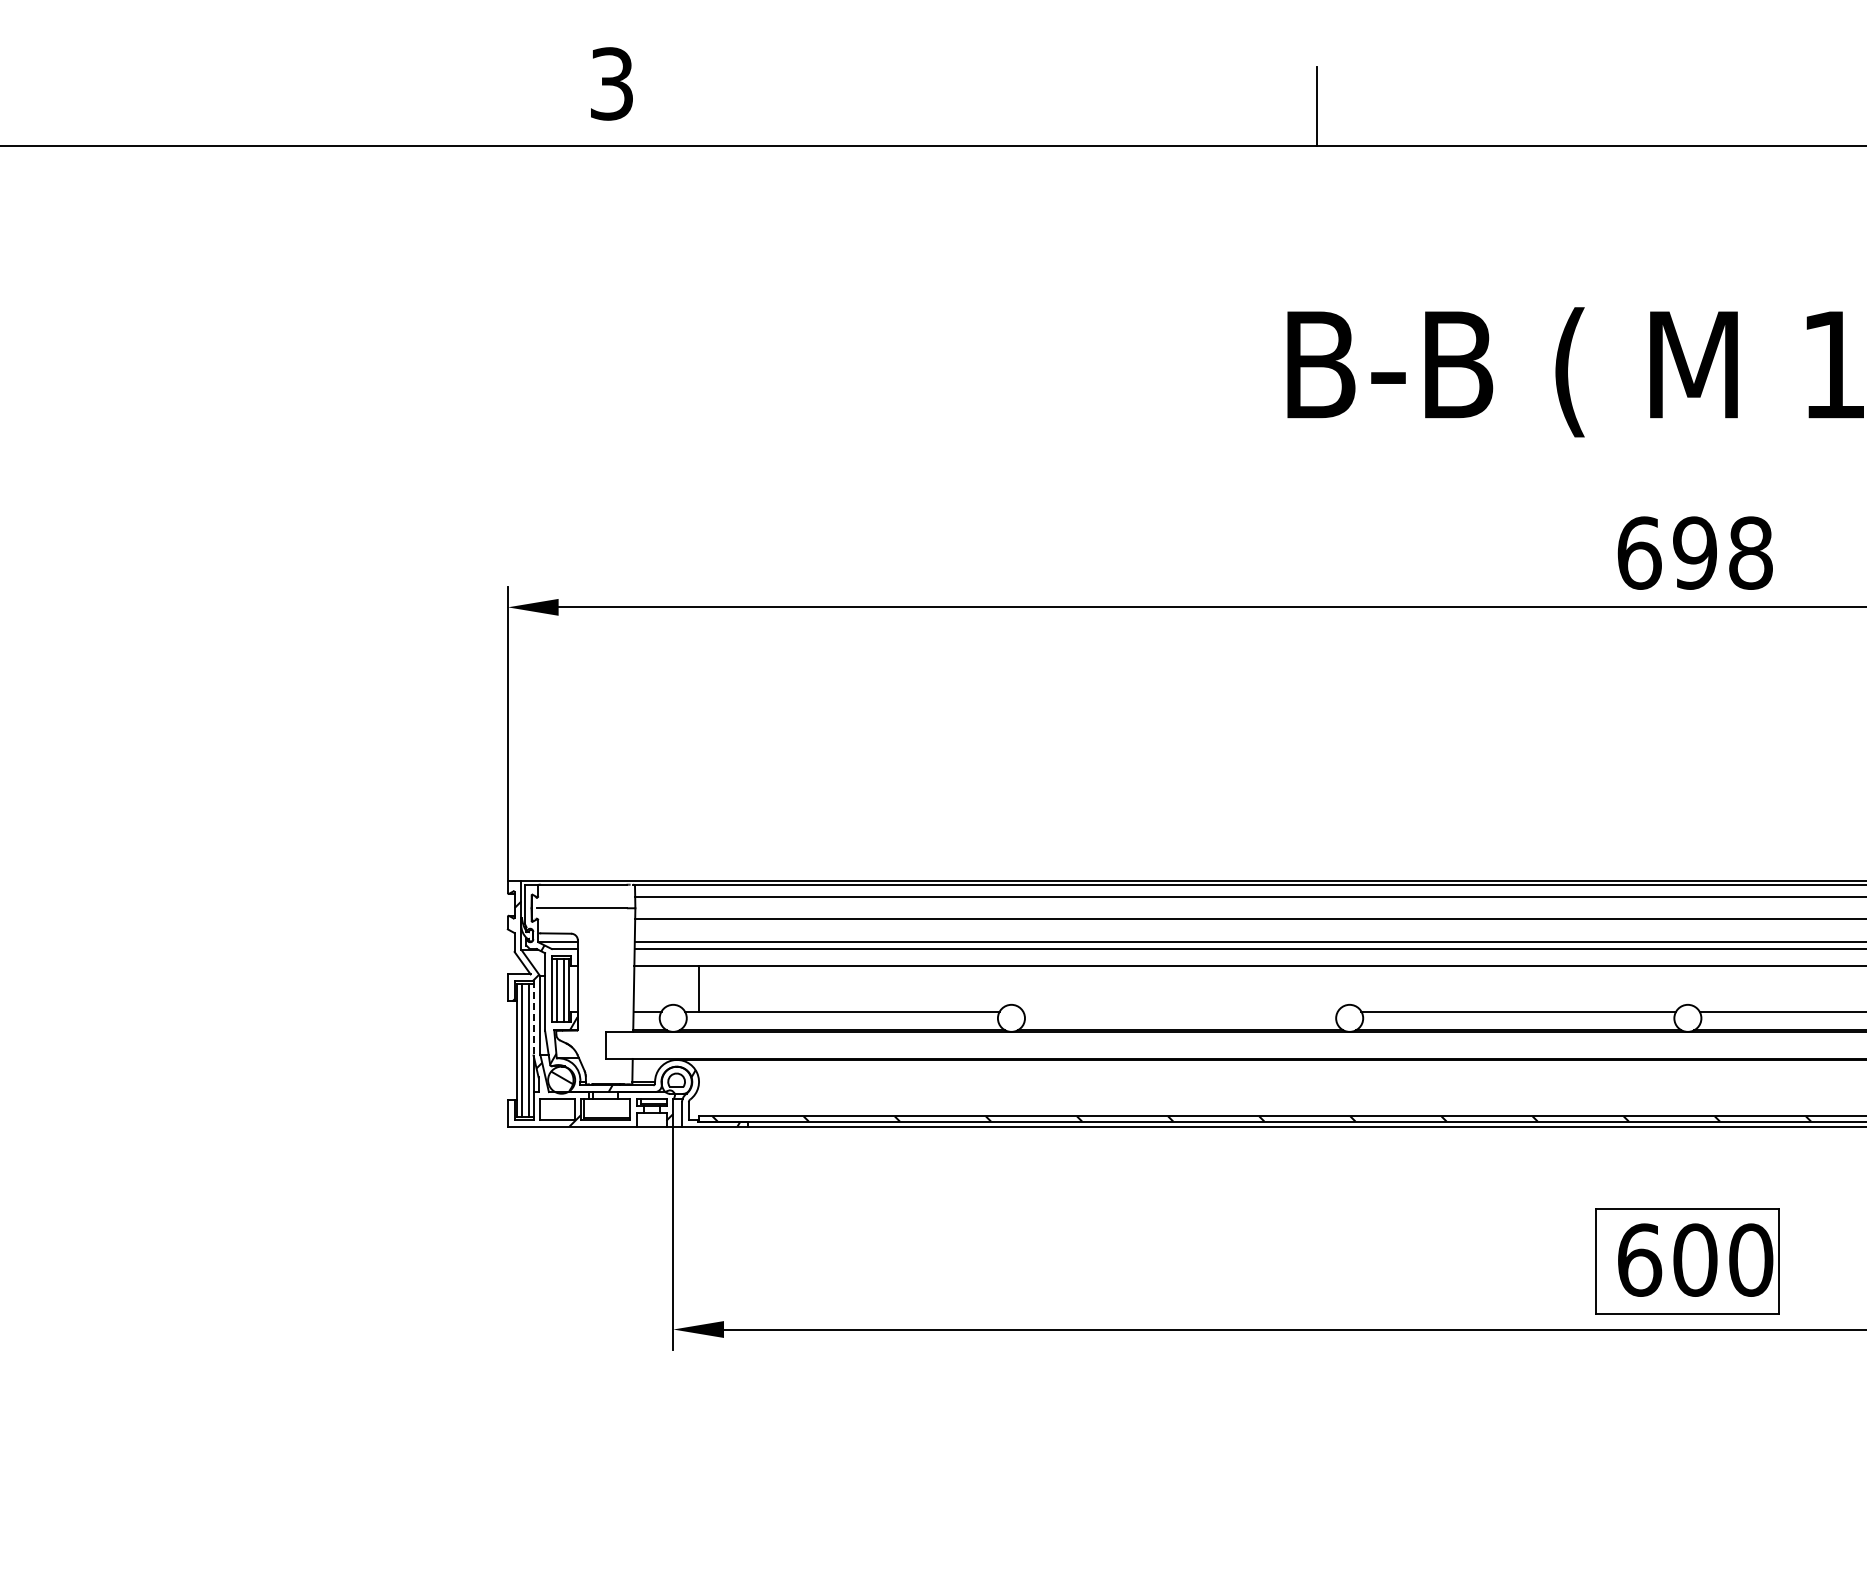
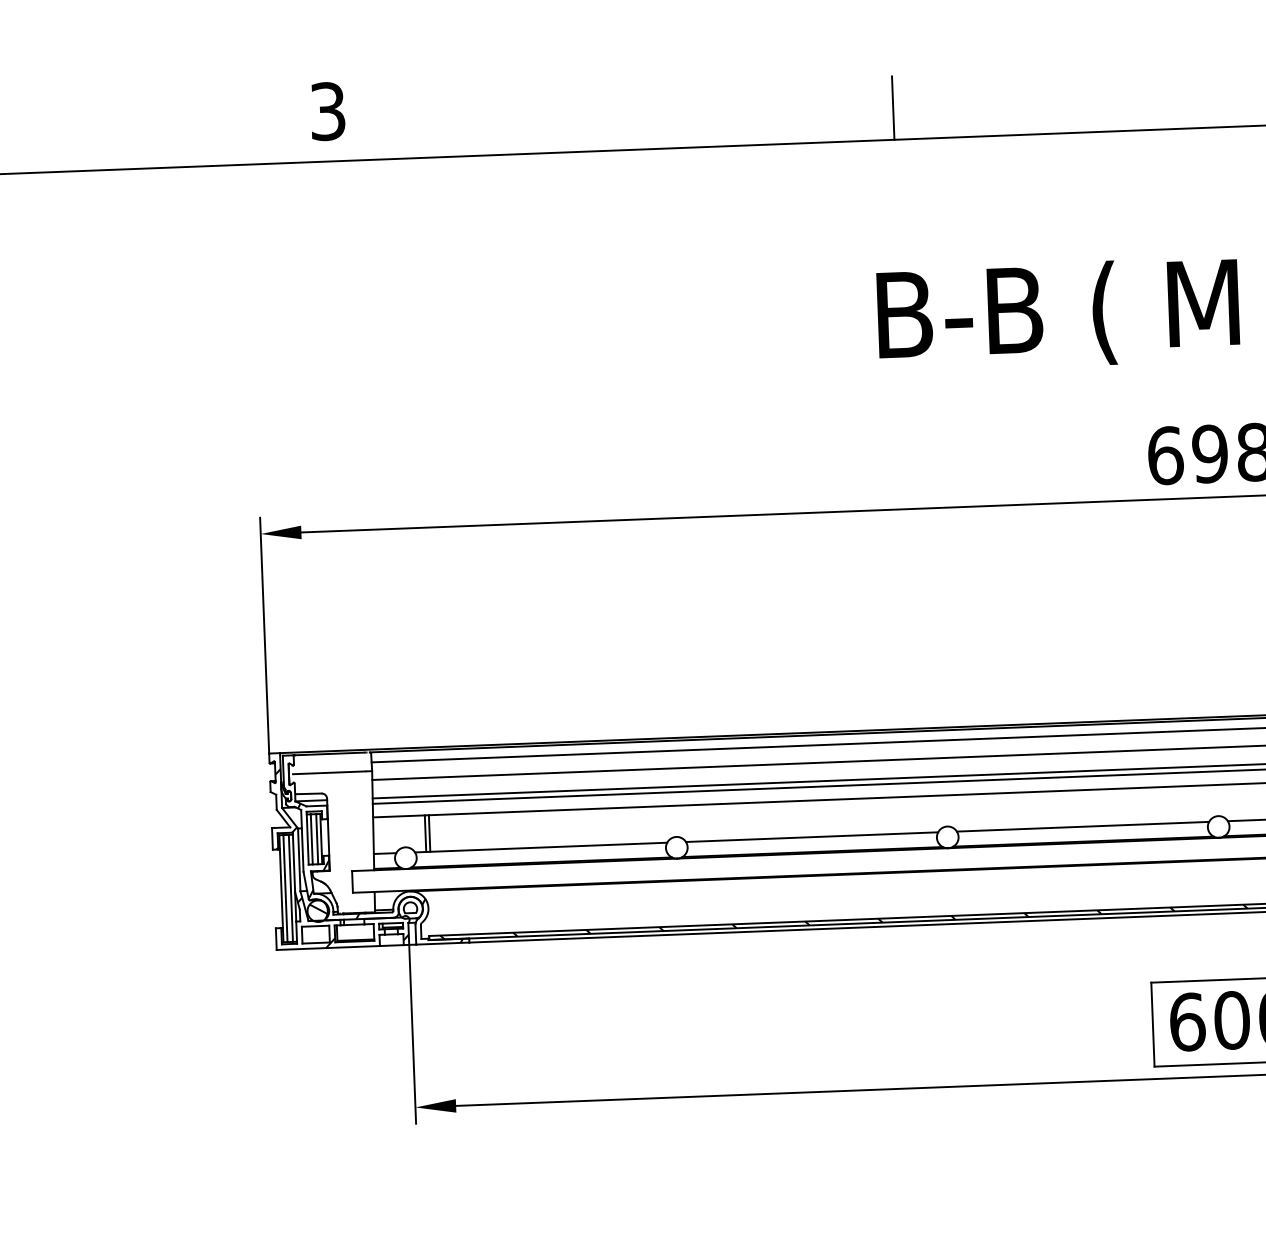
line: (704, 988) -> (429, 833), added
line: (1180, 1011) -> (812, 837), added
line: (533, 1018) -> (293, 862), dashed -> solid

